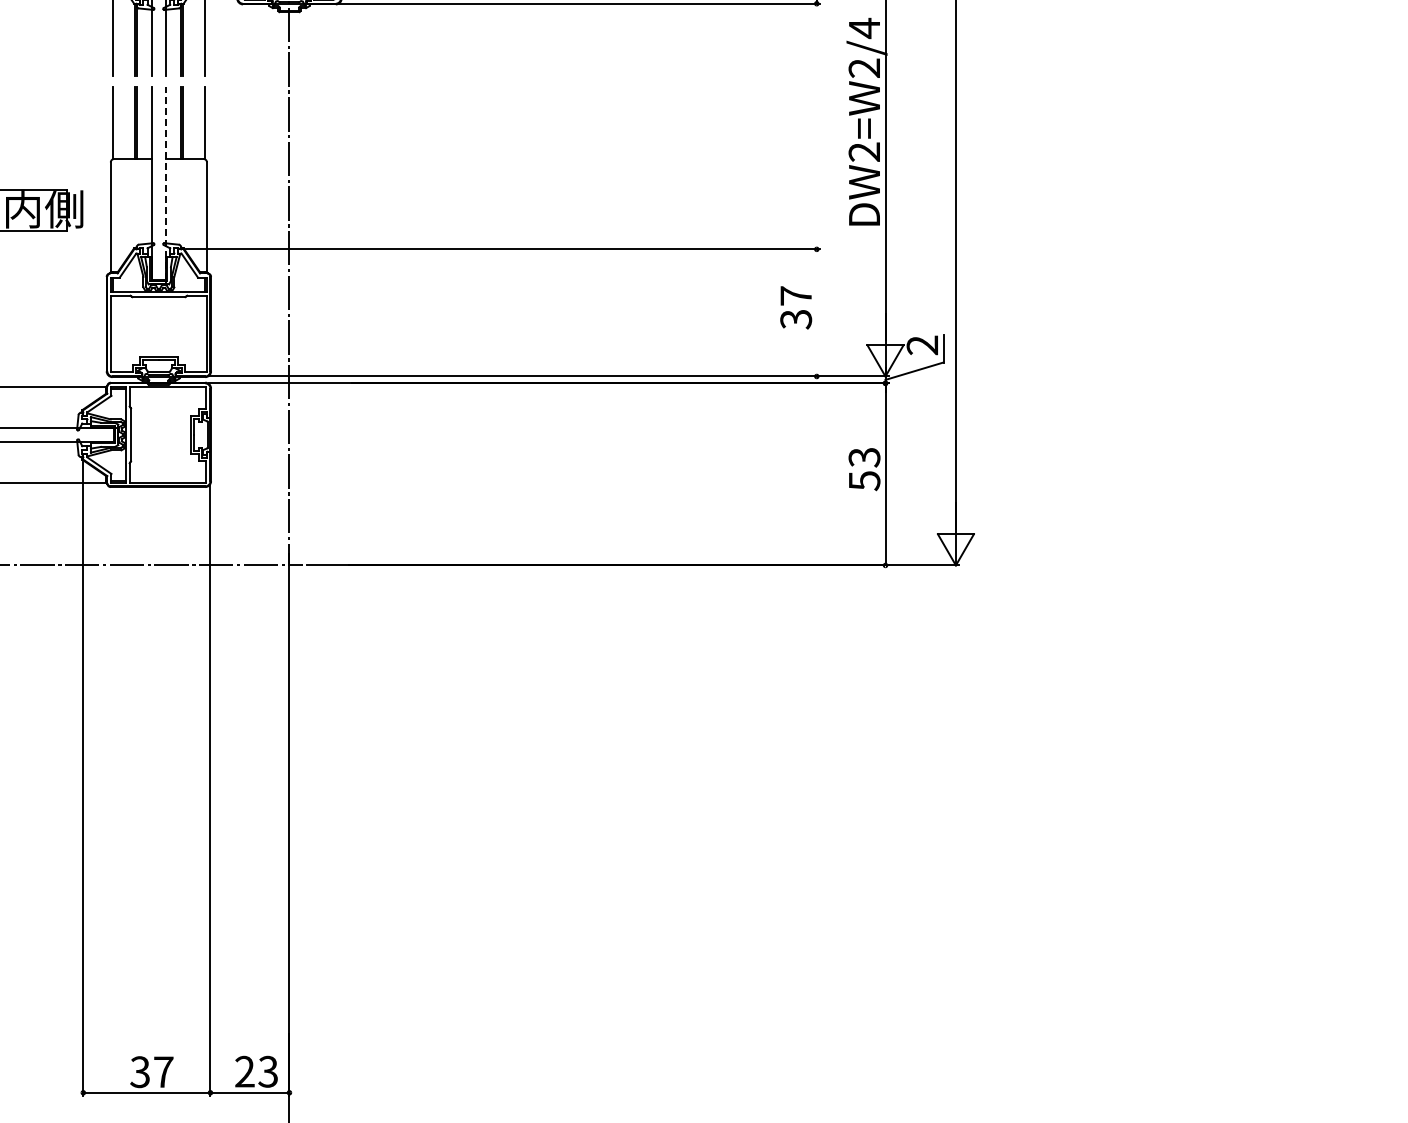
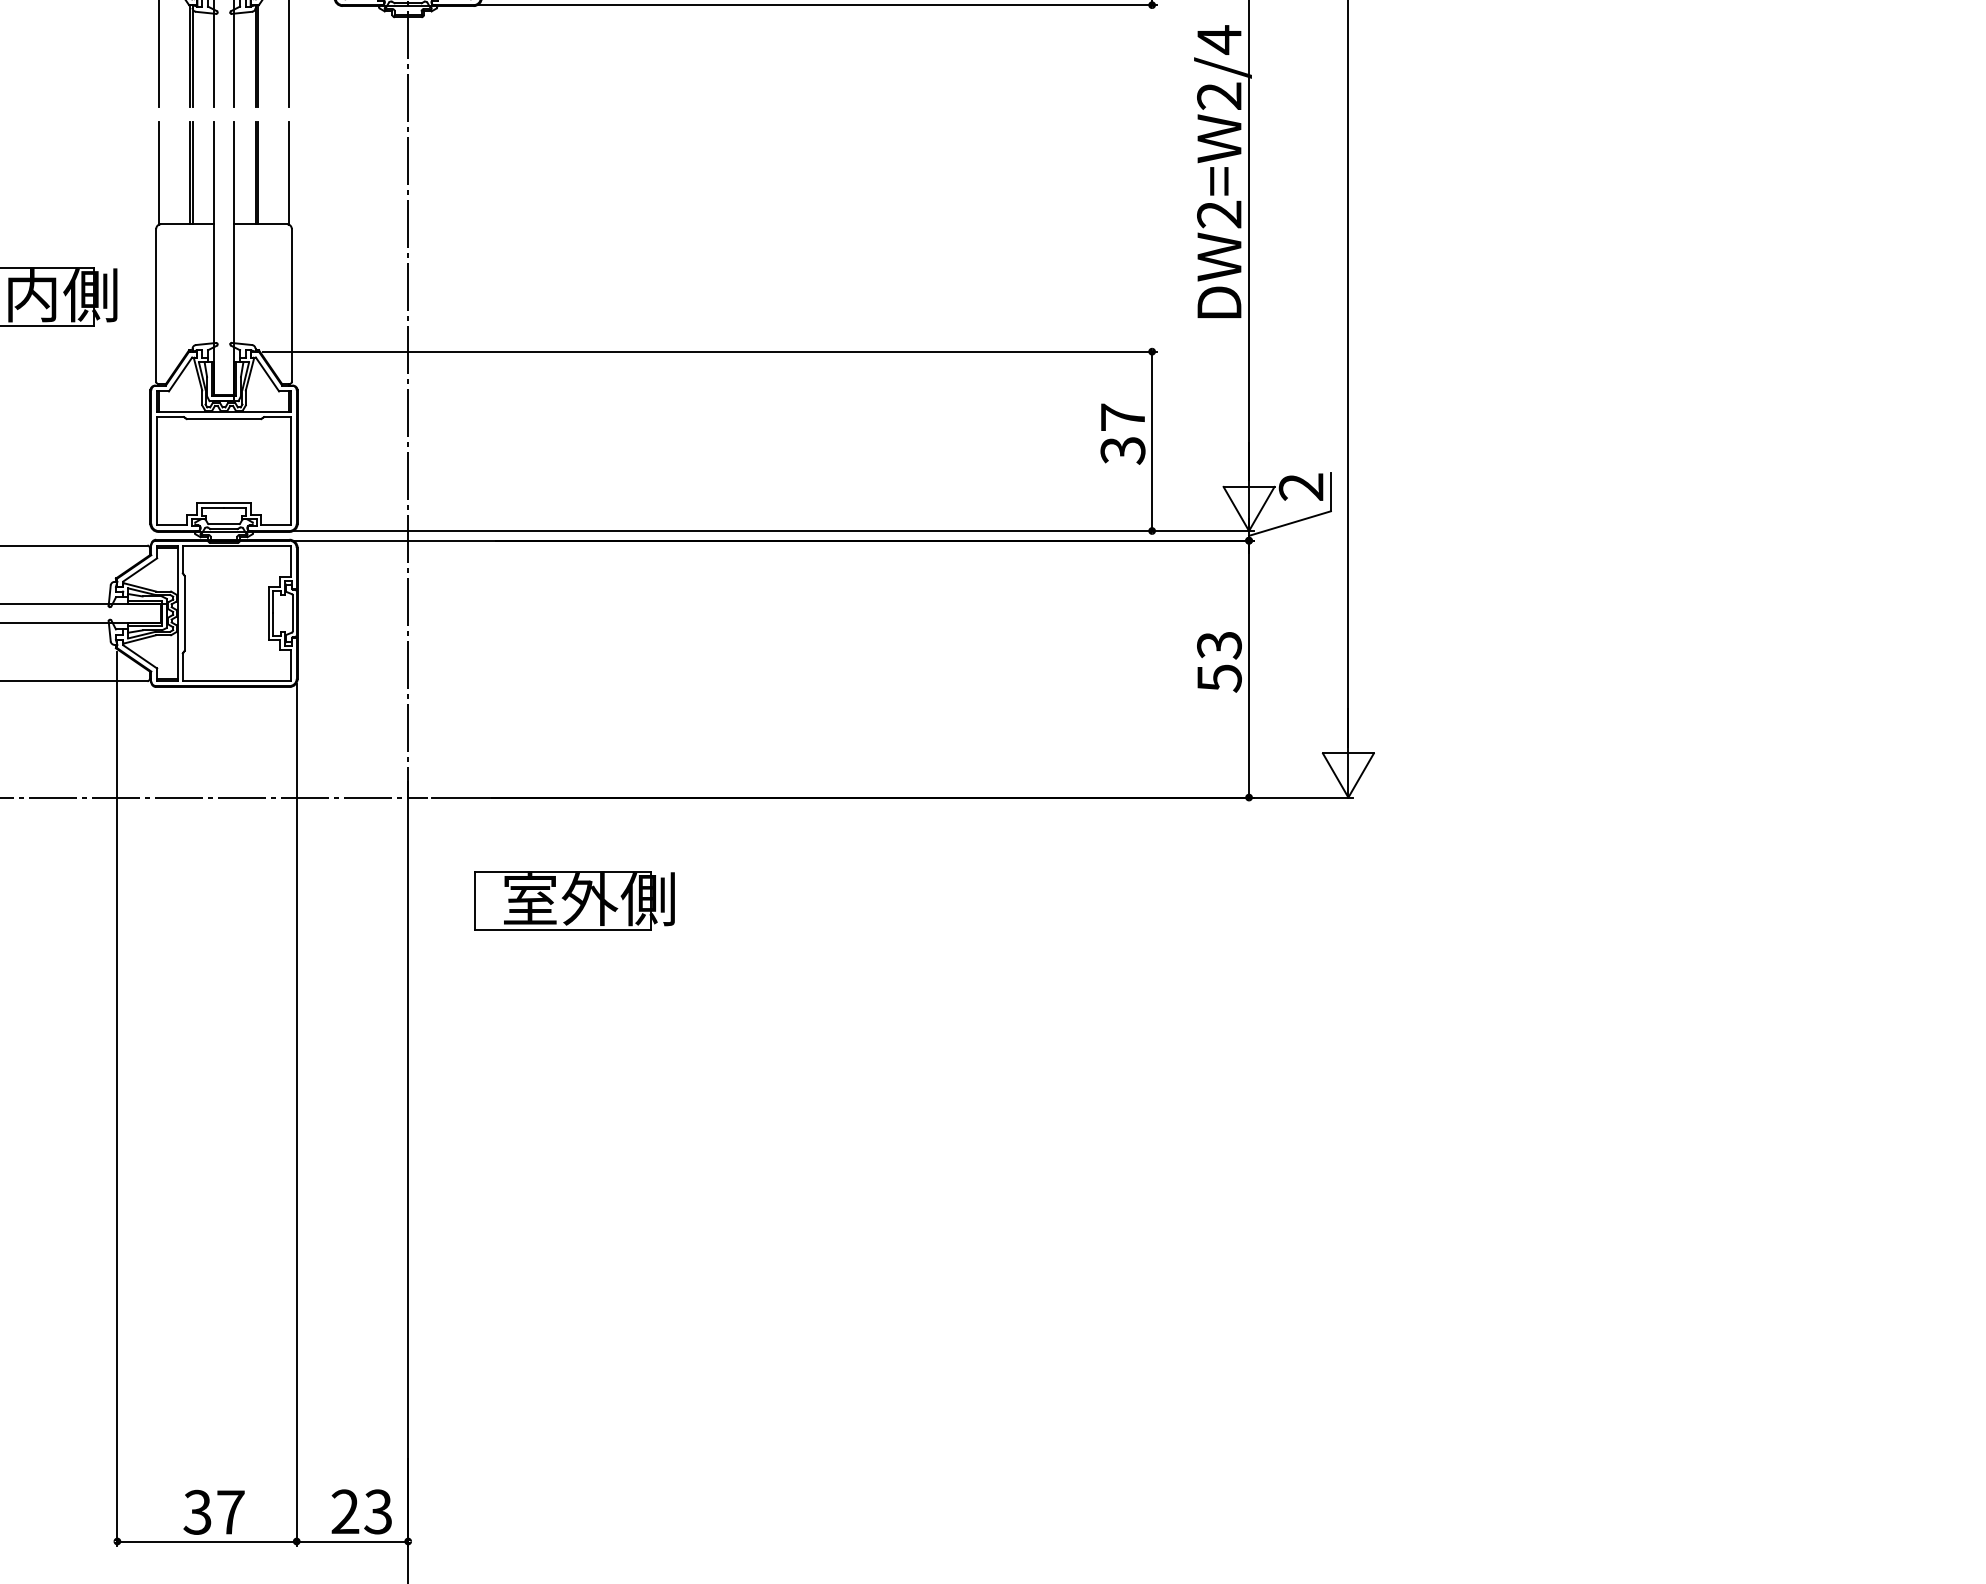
line: (165, 183) -> (233, 258), dashed -> solid
line: (816, 312) -> (1151, 440), added
part: (407, 638) -> (574, 900), added

